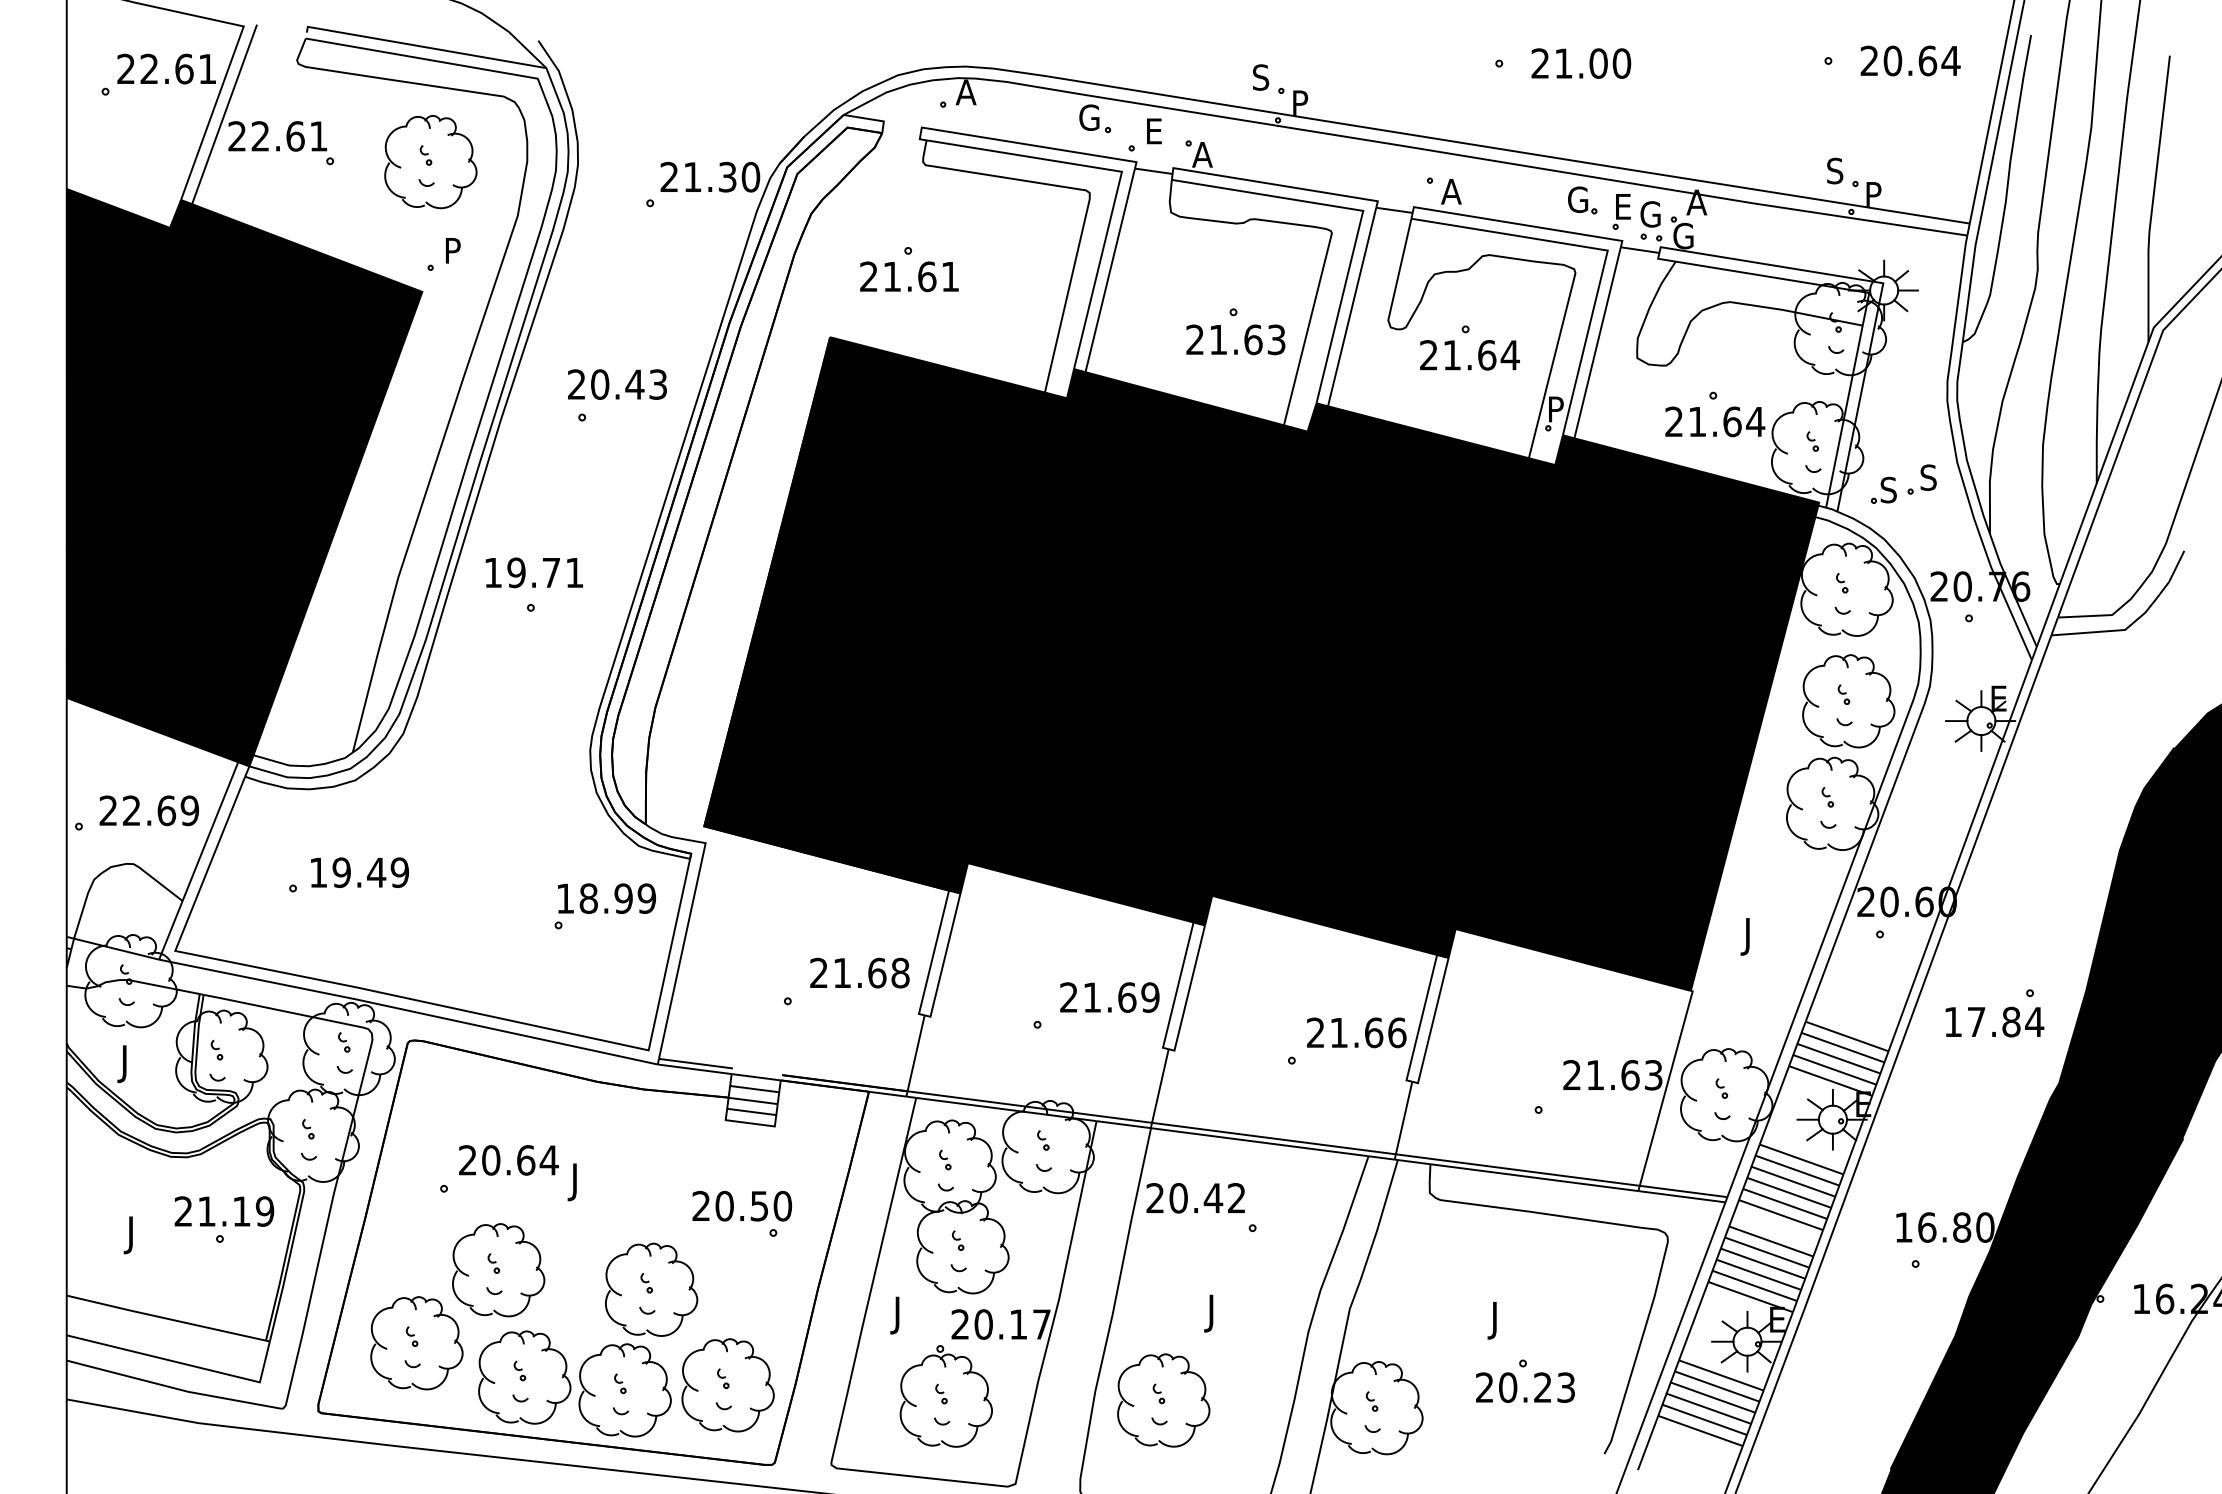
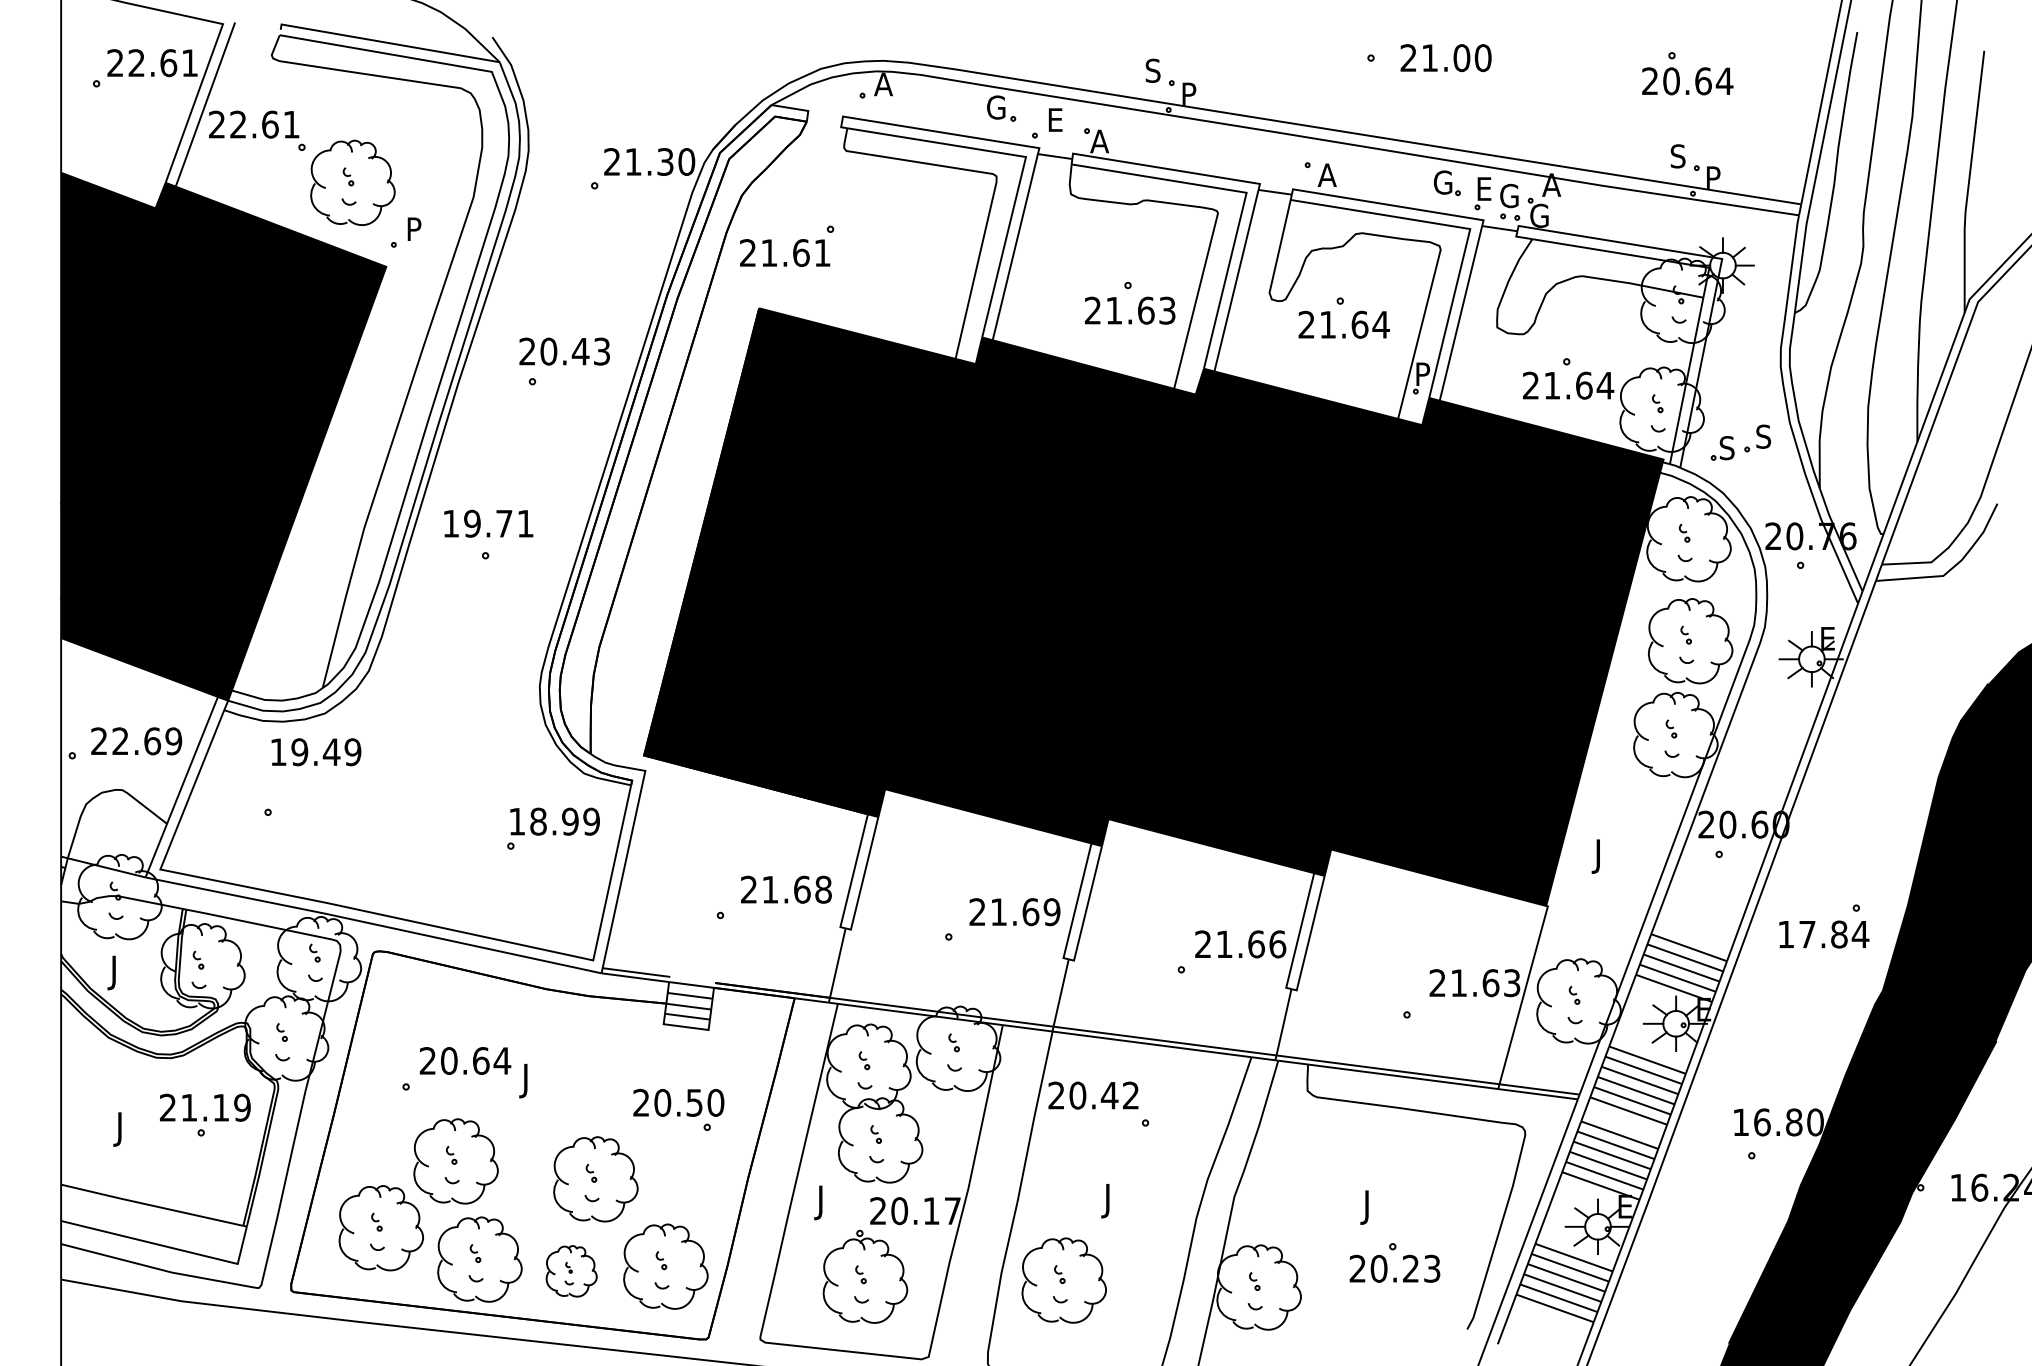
text: (1910, 60) -> (1687, 80), moved
part: (430, 162) -> (352, 183), moved
text: (909, 276) -> (785, 252), moved
text: (359, 872) -> (316, 752), moved
part: (624, 1390) -> (571, 1271), size x0.6

